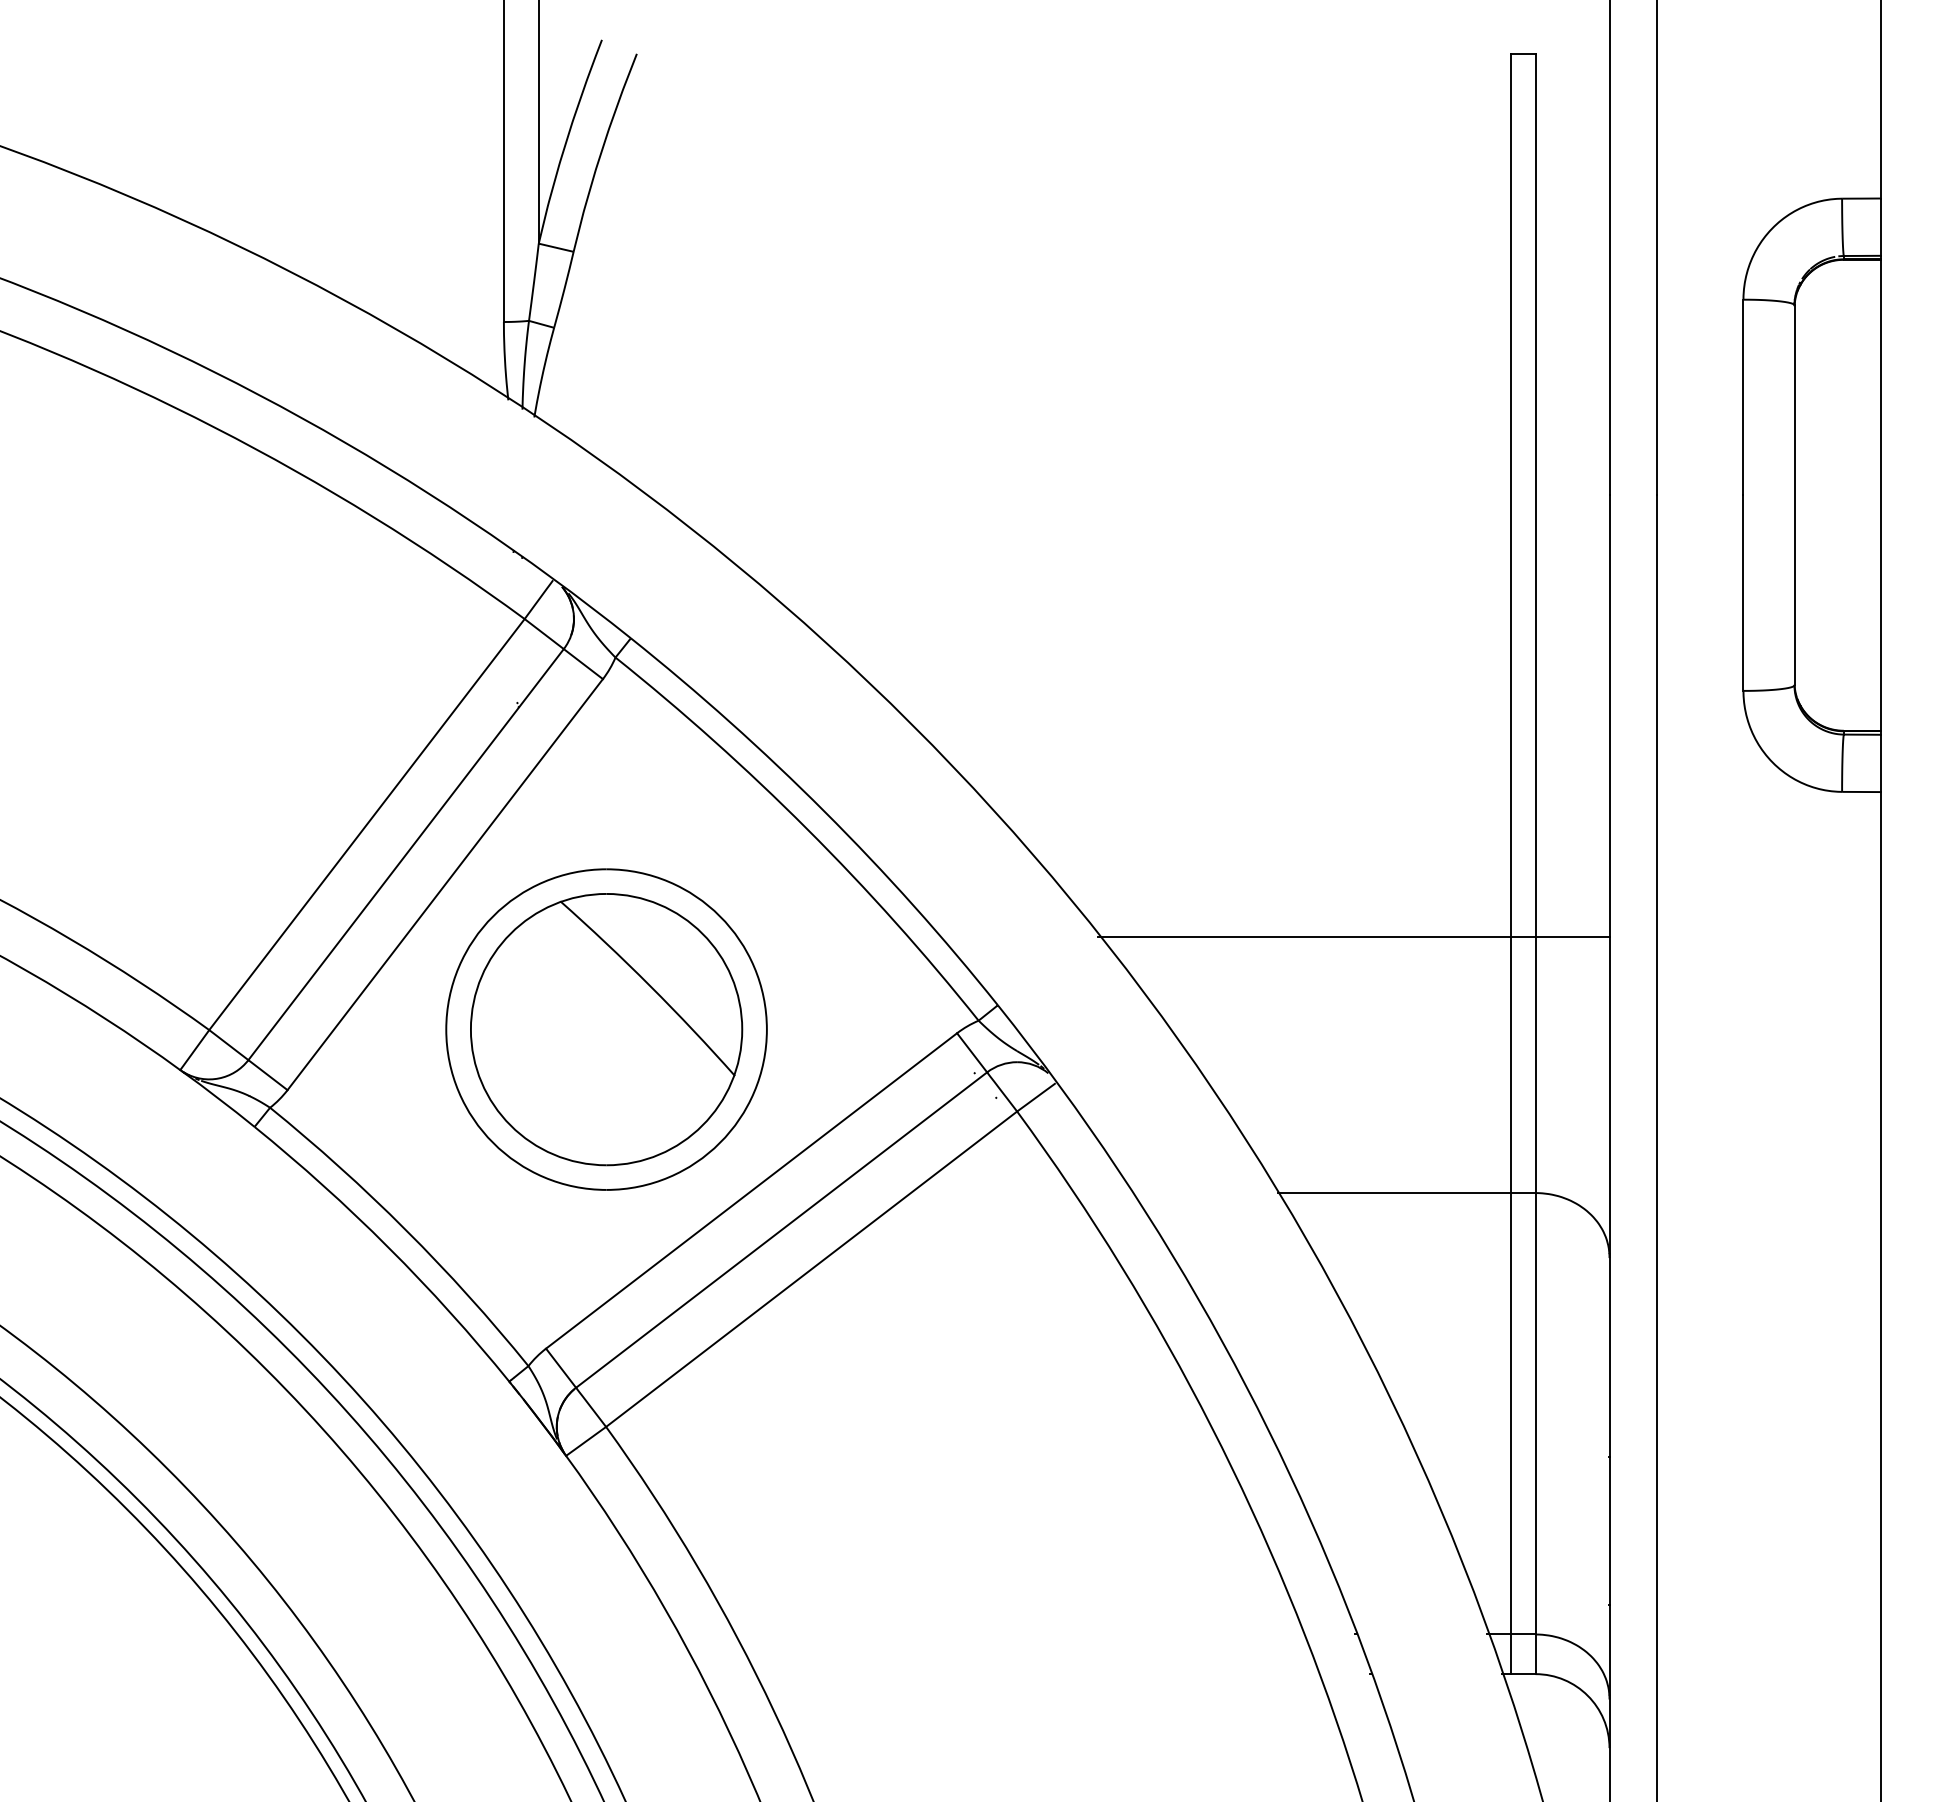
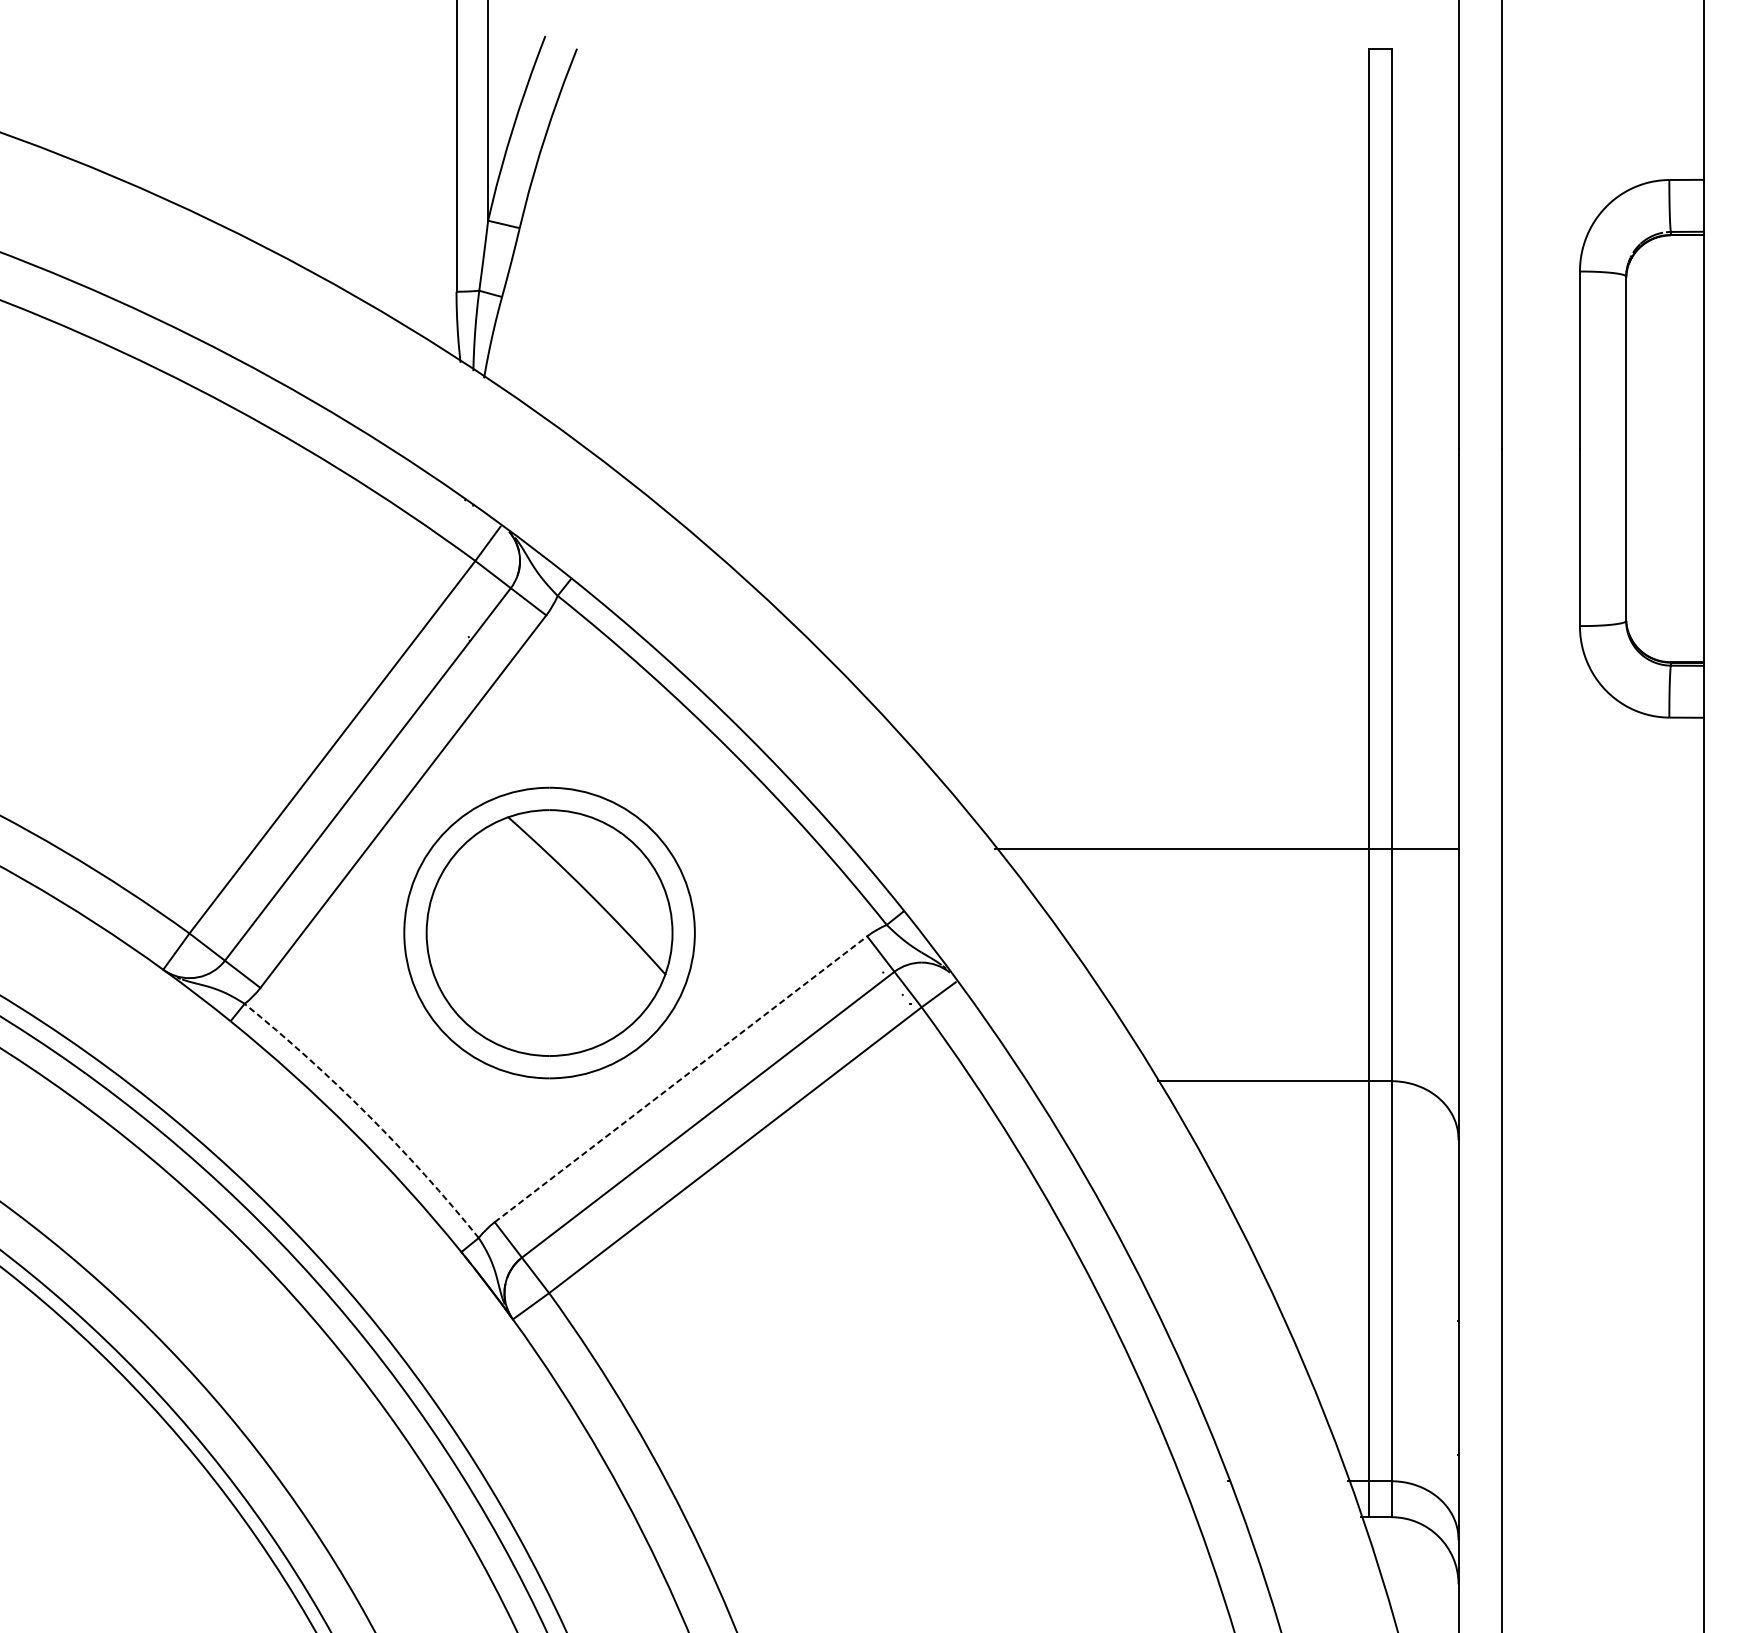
line: (751, 1190) -> (680, 1078), solid -> dashed
arc: (406, 1230) -> (368, 1115), solid -> dashed

